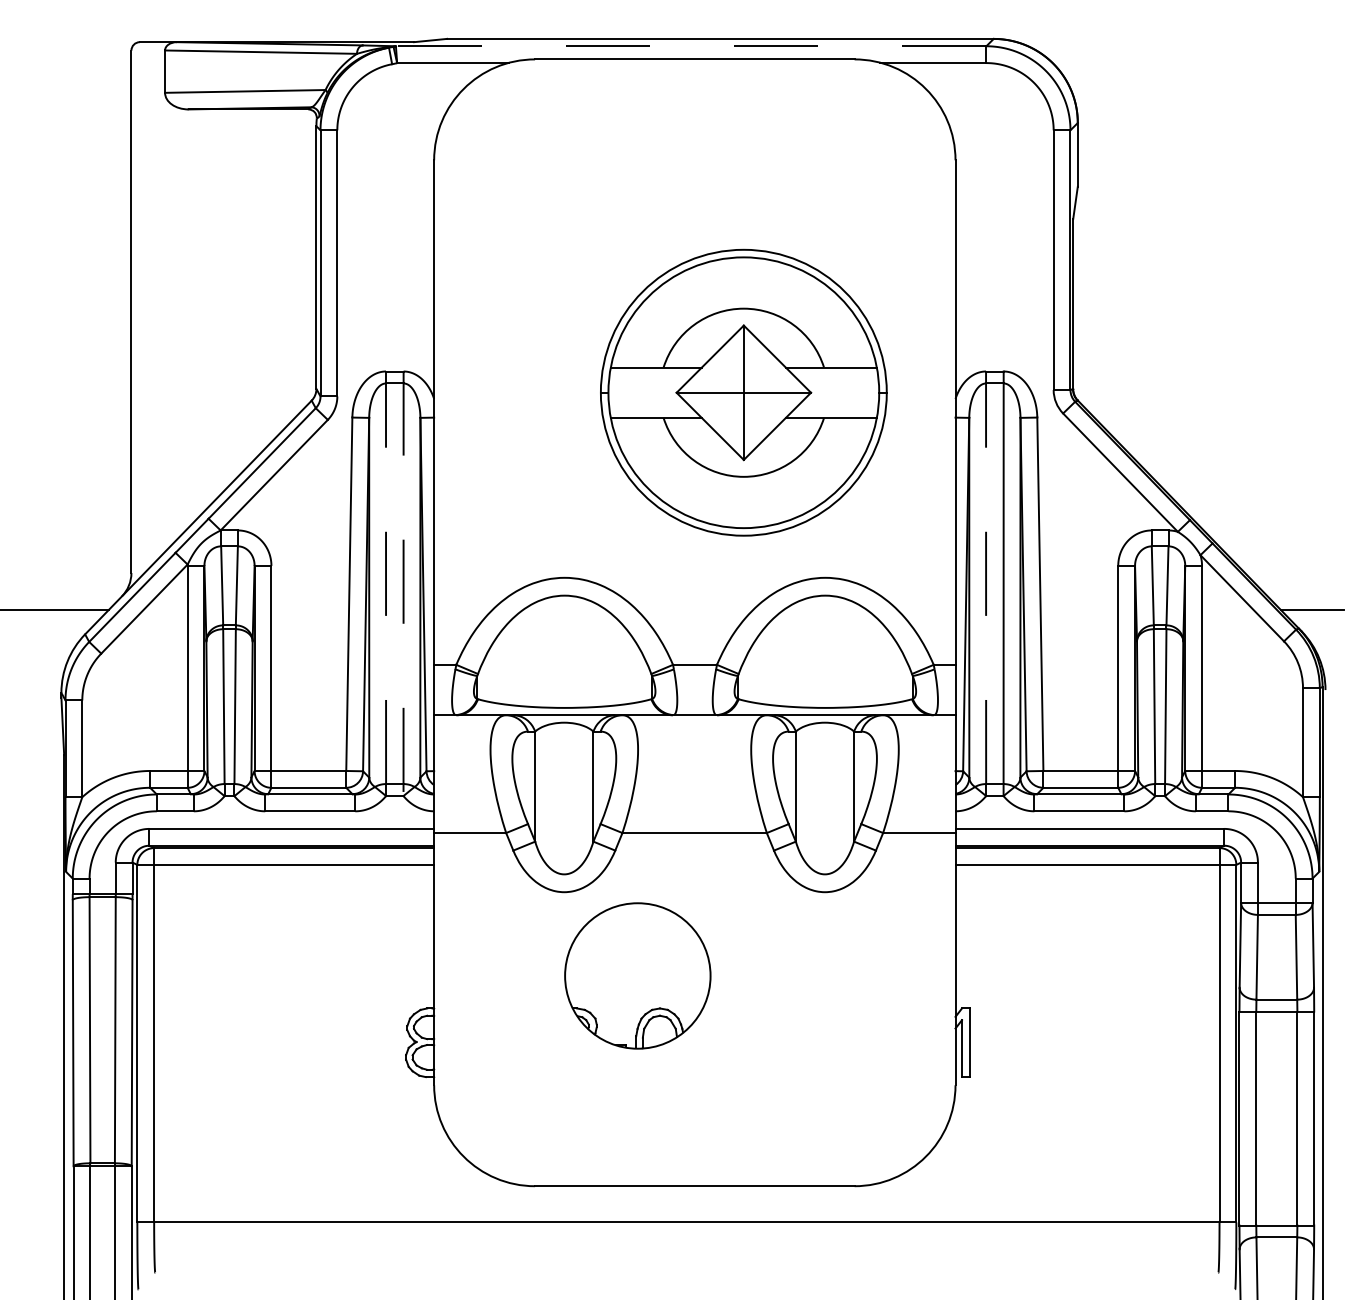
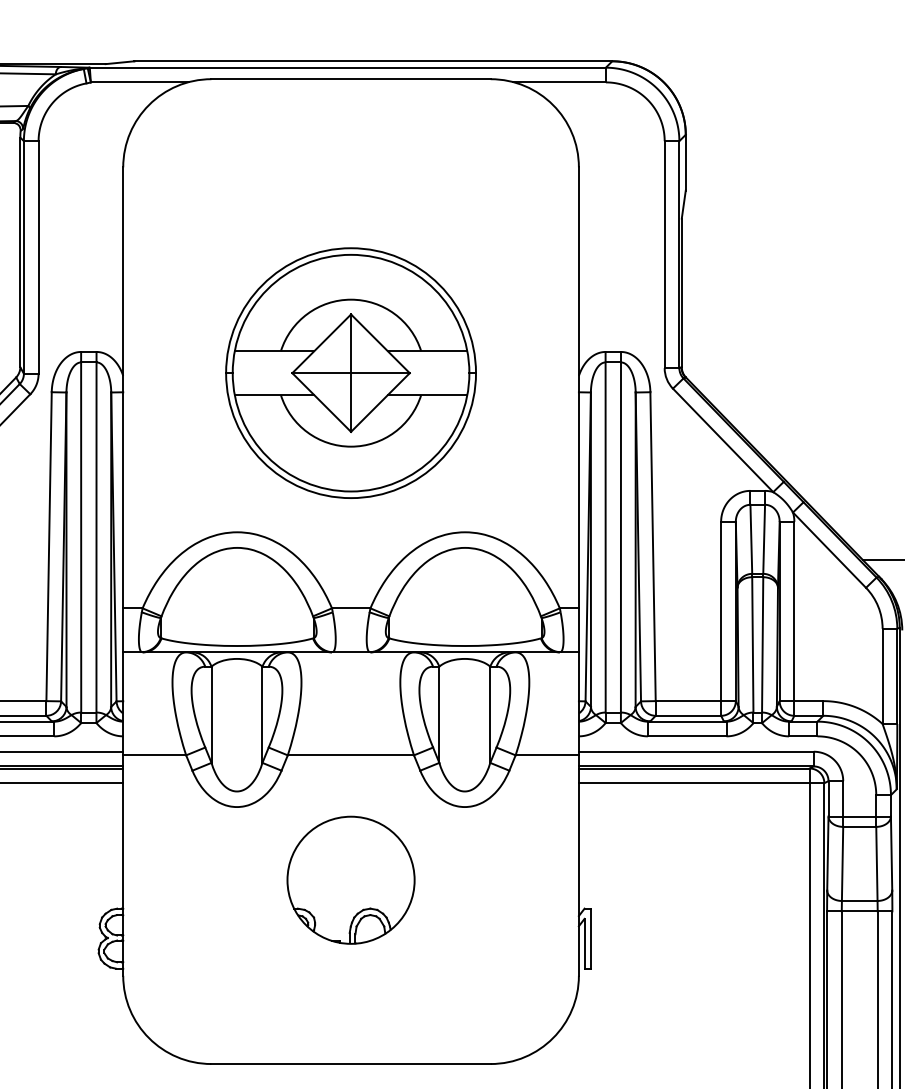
line: (690, 46) -> (347, 67), dashed -> solid
part: (743, 392) -> (350, 372), moved
line: (386, 577) -> (81, 532), dashed -> solid
line: (986, 577) -> (605, 532), dashed -> solid
line: (403, 584) -> (96, 538), dashed -> solid
part: (637, 975) -> (350, 879), moved

